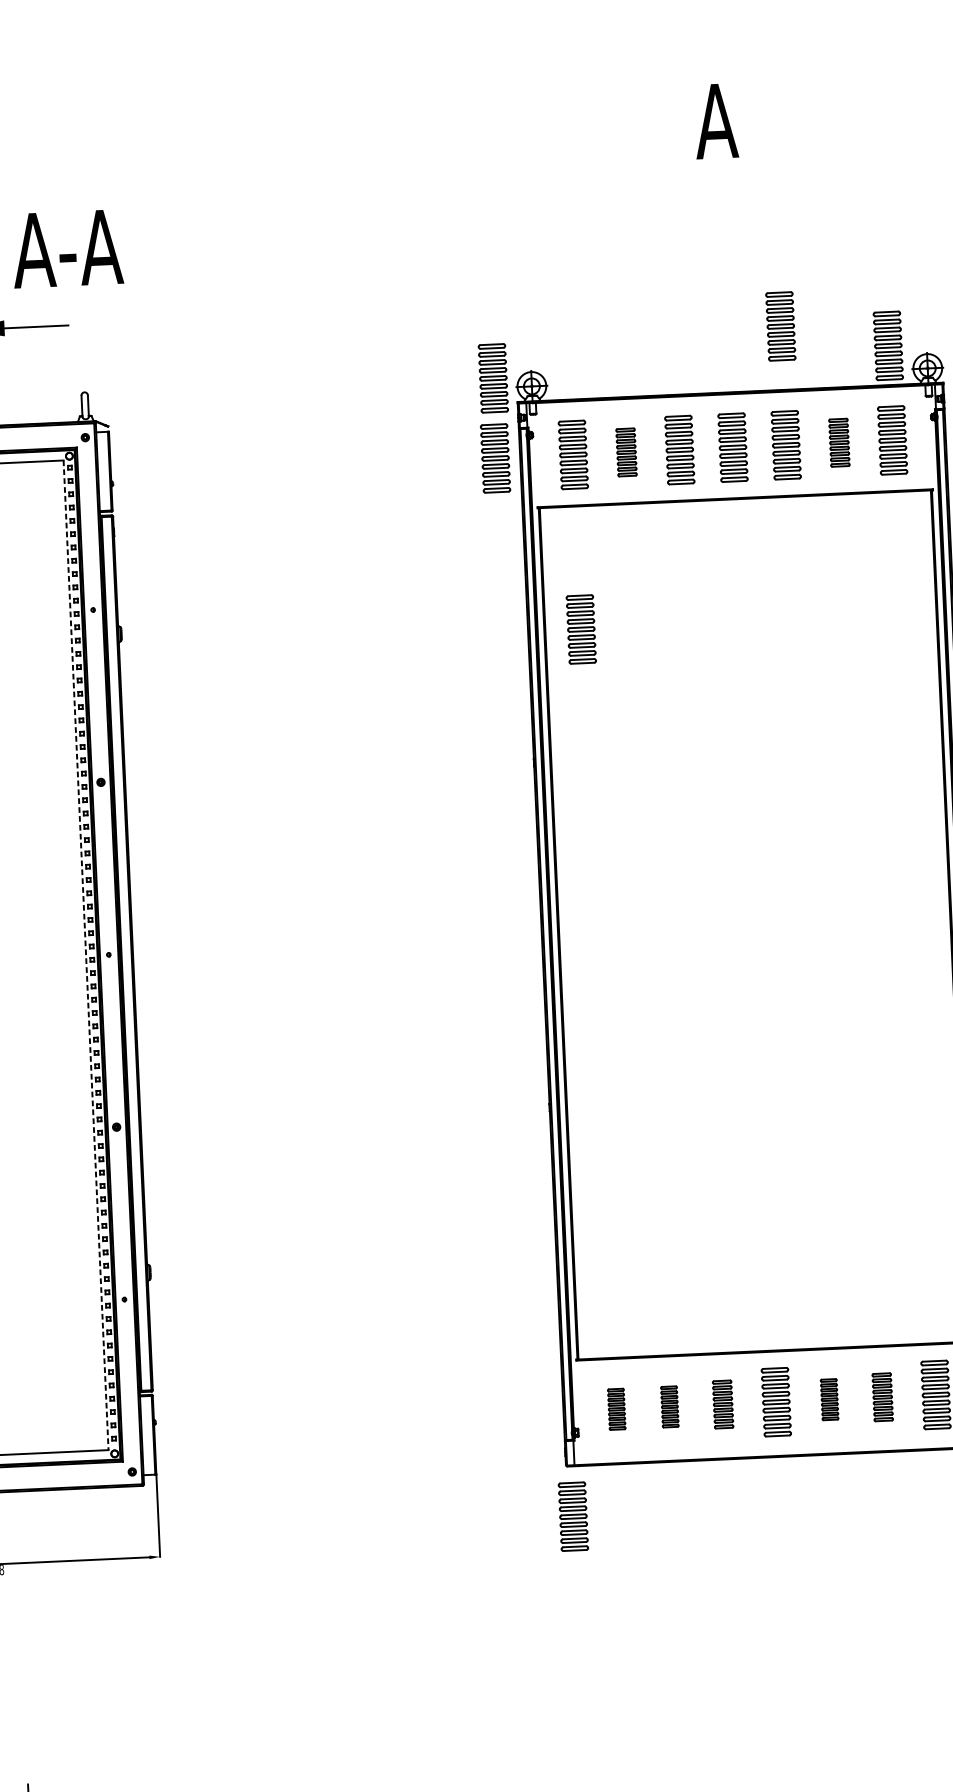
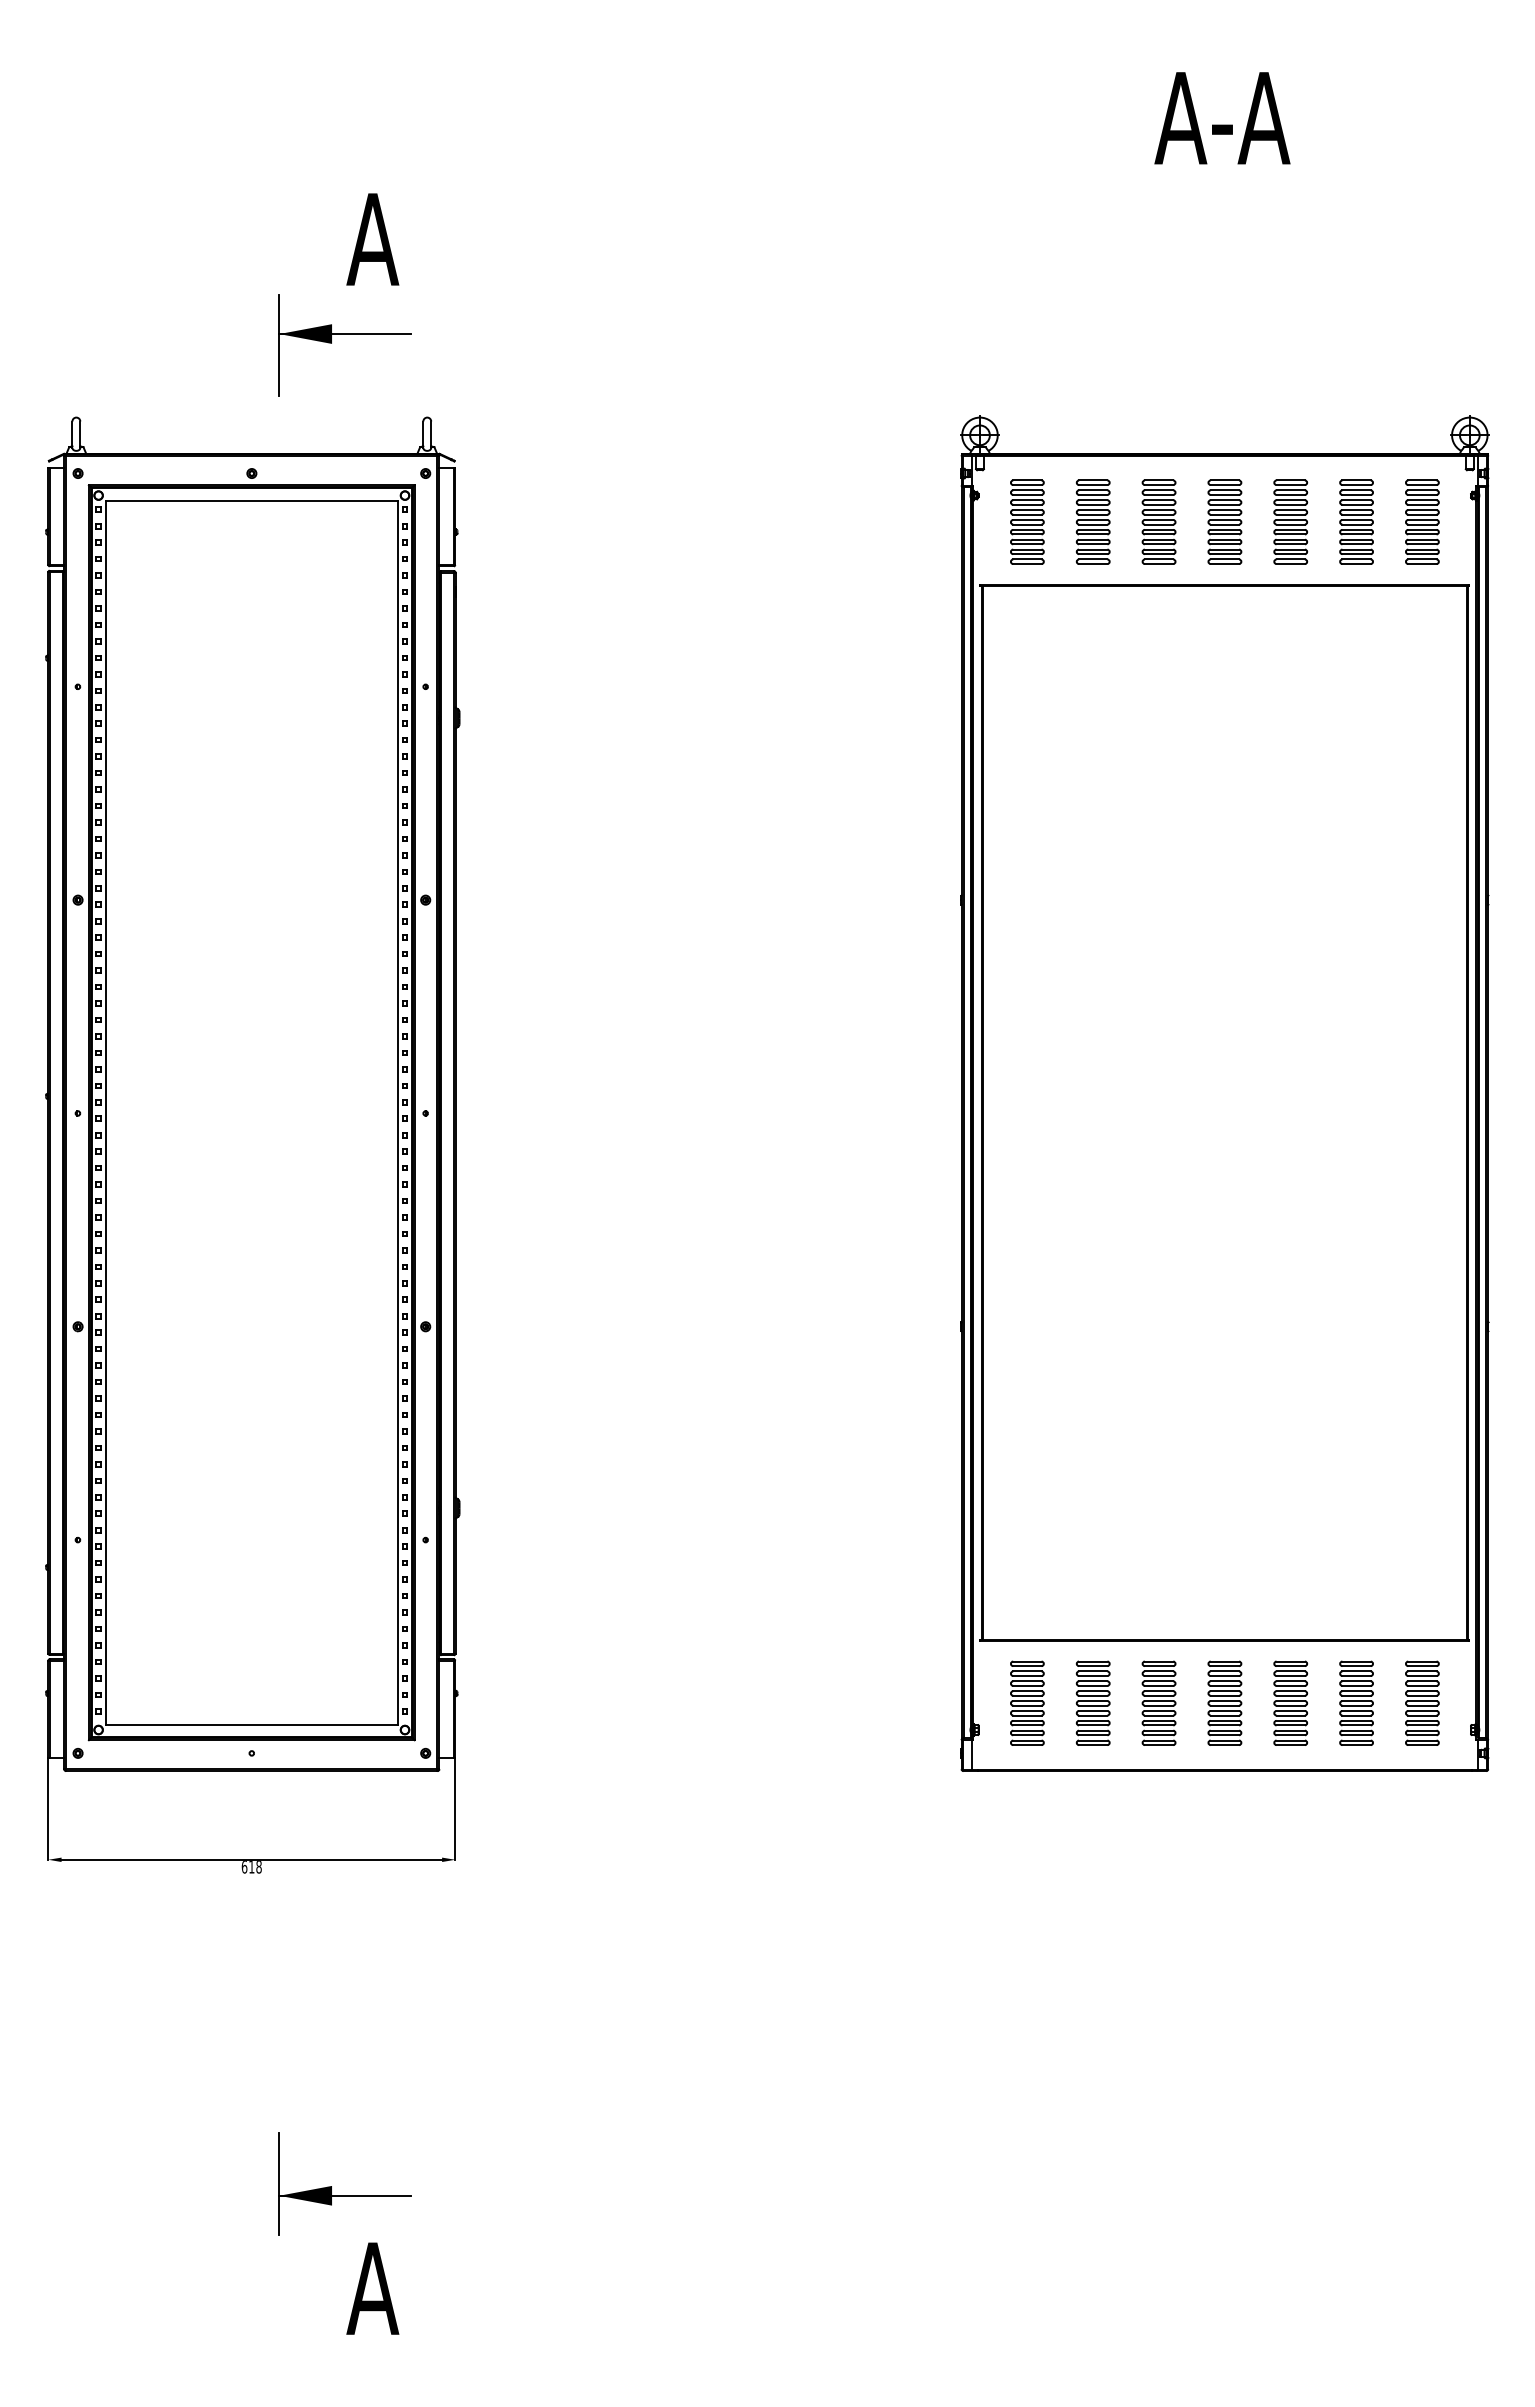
text: (716, 121) -> (1222, 118), A -> A-A
text: (91, 247) -> (443, 239), A-A -> A
part: (780, 325) -> (1290, 374), removed
part: (888, 345) -> (1422, 404), removed
part: (493, 377) -> (932, 422), removed
part: (839, 442) -> (1356, 521), size x1.43
part: (625, 451) -> (1092, 521), size x1.43
part: (495, 457) -> (930, 521), removed
part: (581, 628) -> (1027, 737), removed
line: (86, 955) -> (397, 1113), dashed -> solid
part: (882, 1396) -> (1356, 1702), size x1.43
part: (829, 1399) -> (1290, 1702), size x1.67
part: (722, 1403) -> (1158, 1702), size x1.43
part: (669, 1406) -> (1092, 1702), size x1.67
part: (616, 1408) -> (1027, 1702), size x1.67
part: (573, 1516) -> (967, 1832), removed

